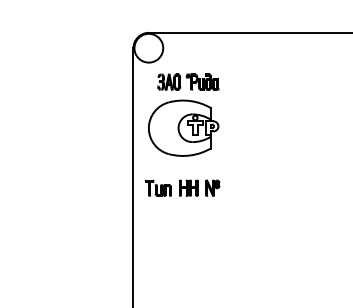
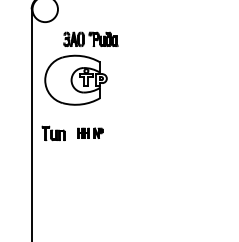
part: (188, 81) -> (90, 38), moved
part: (199, 187) -> (90, 132), size x0.7

